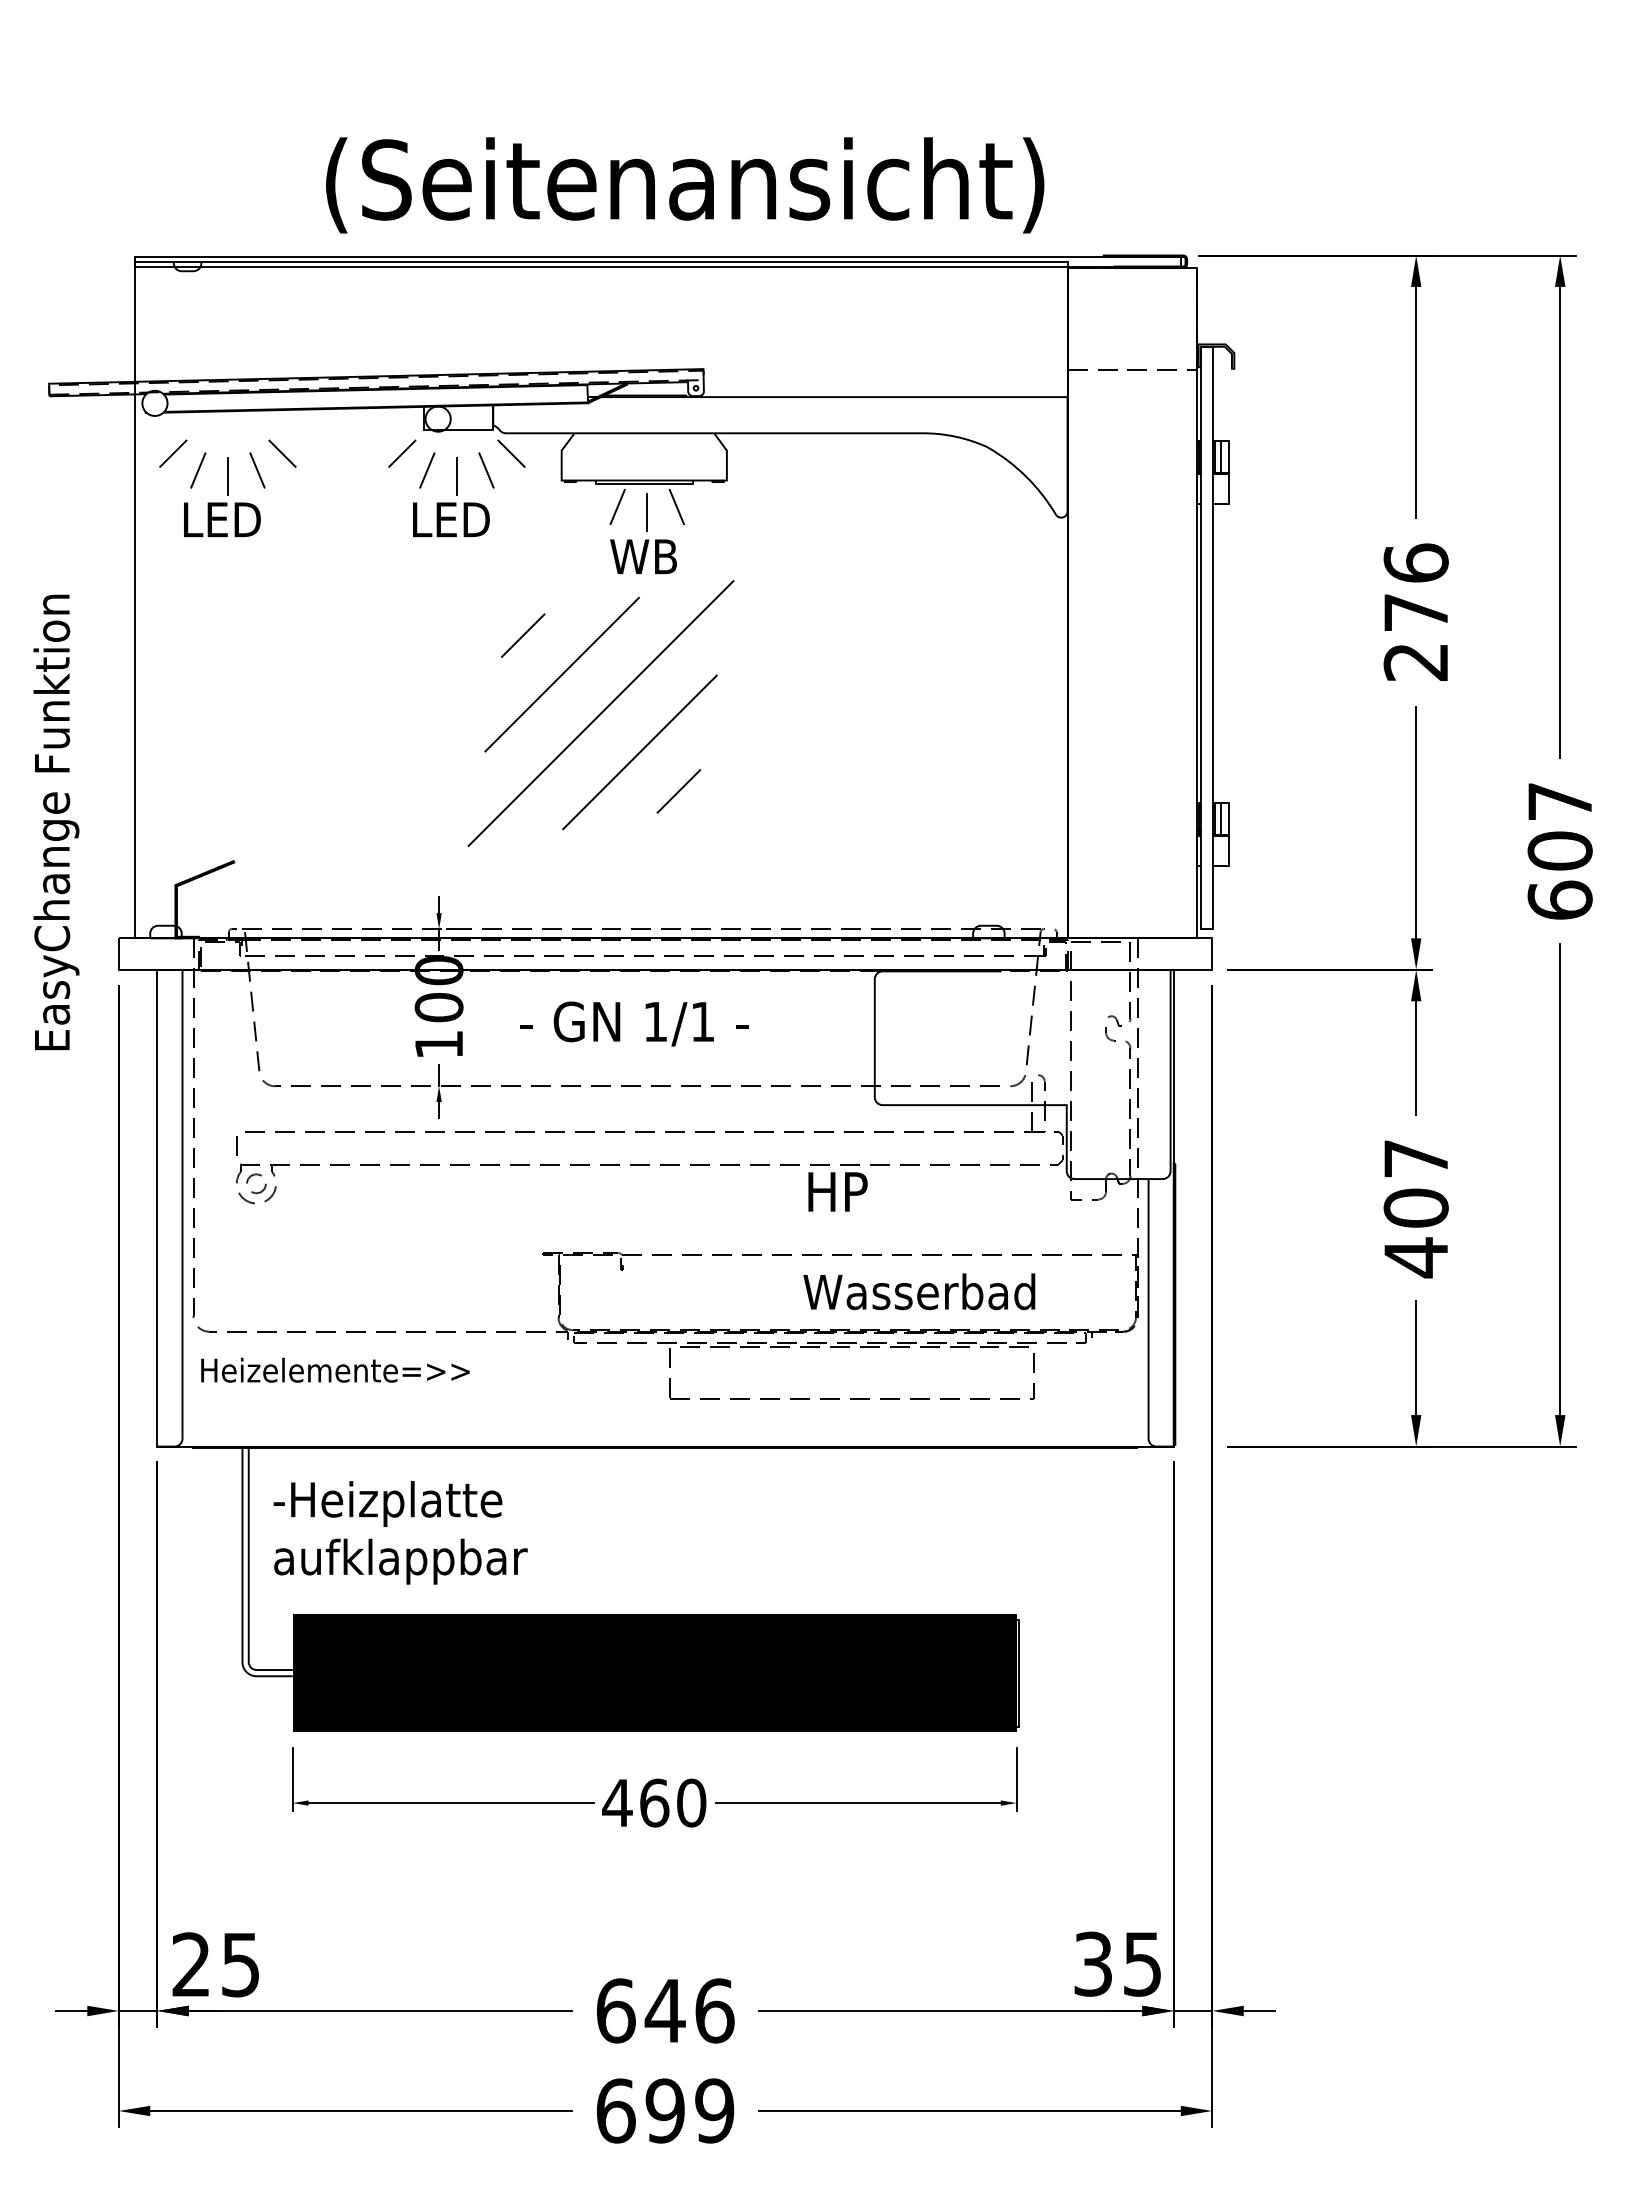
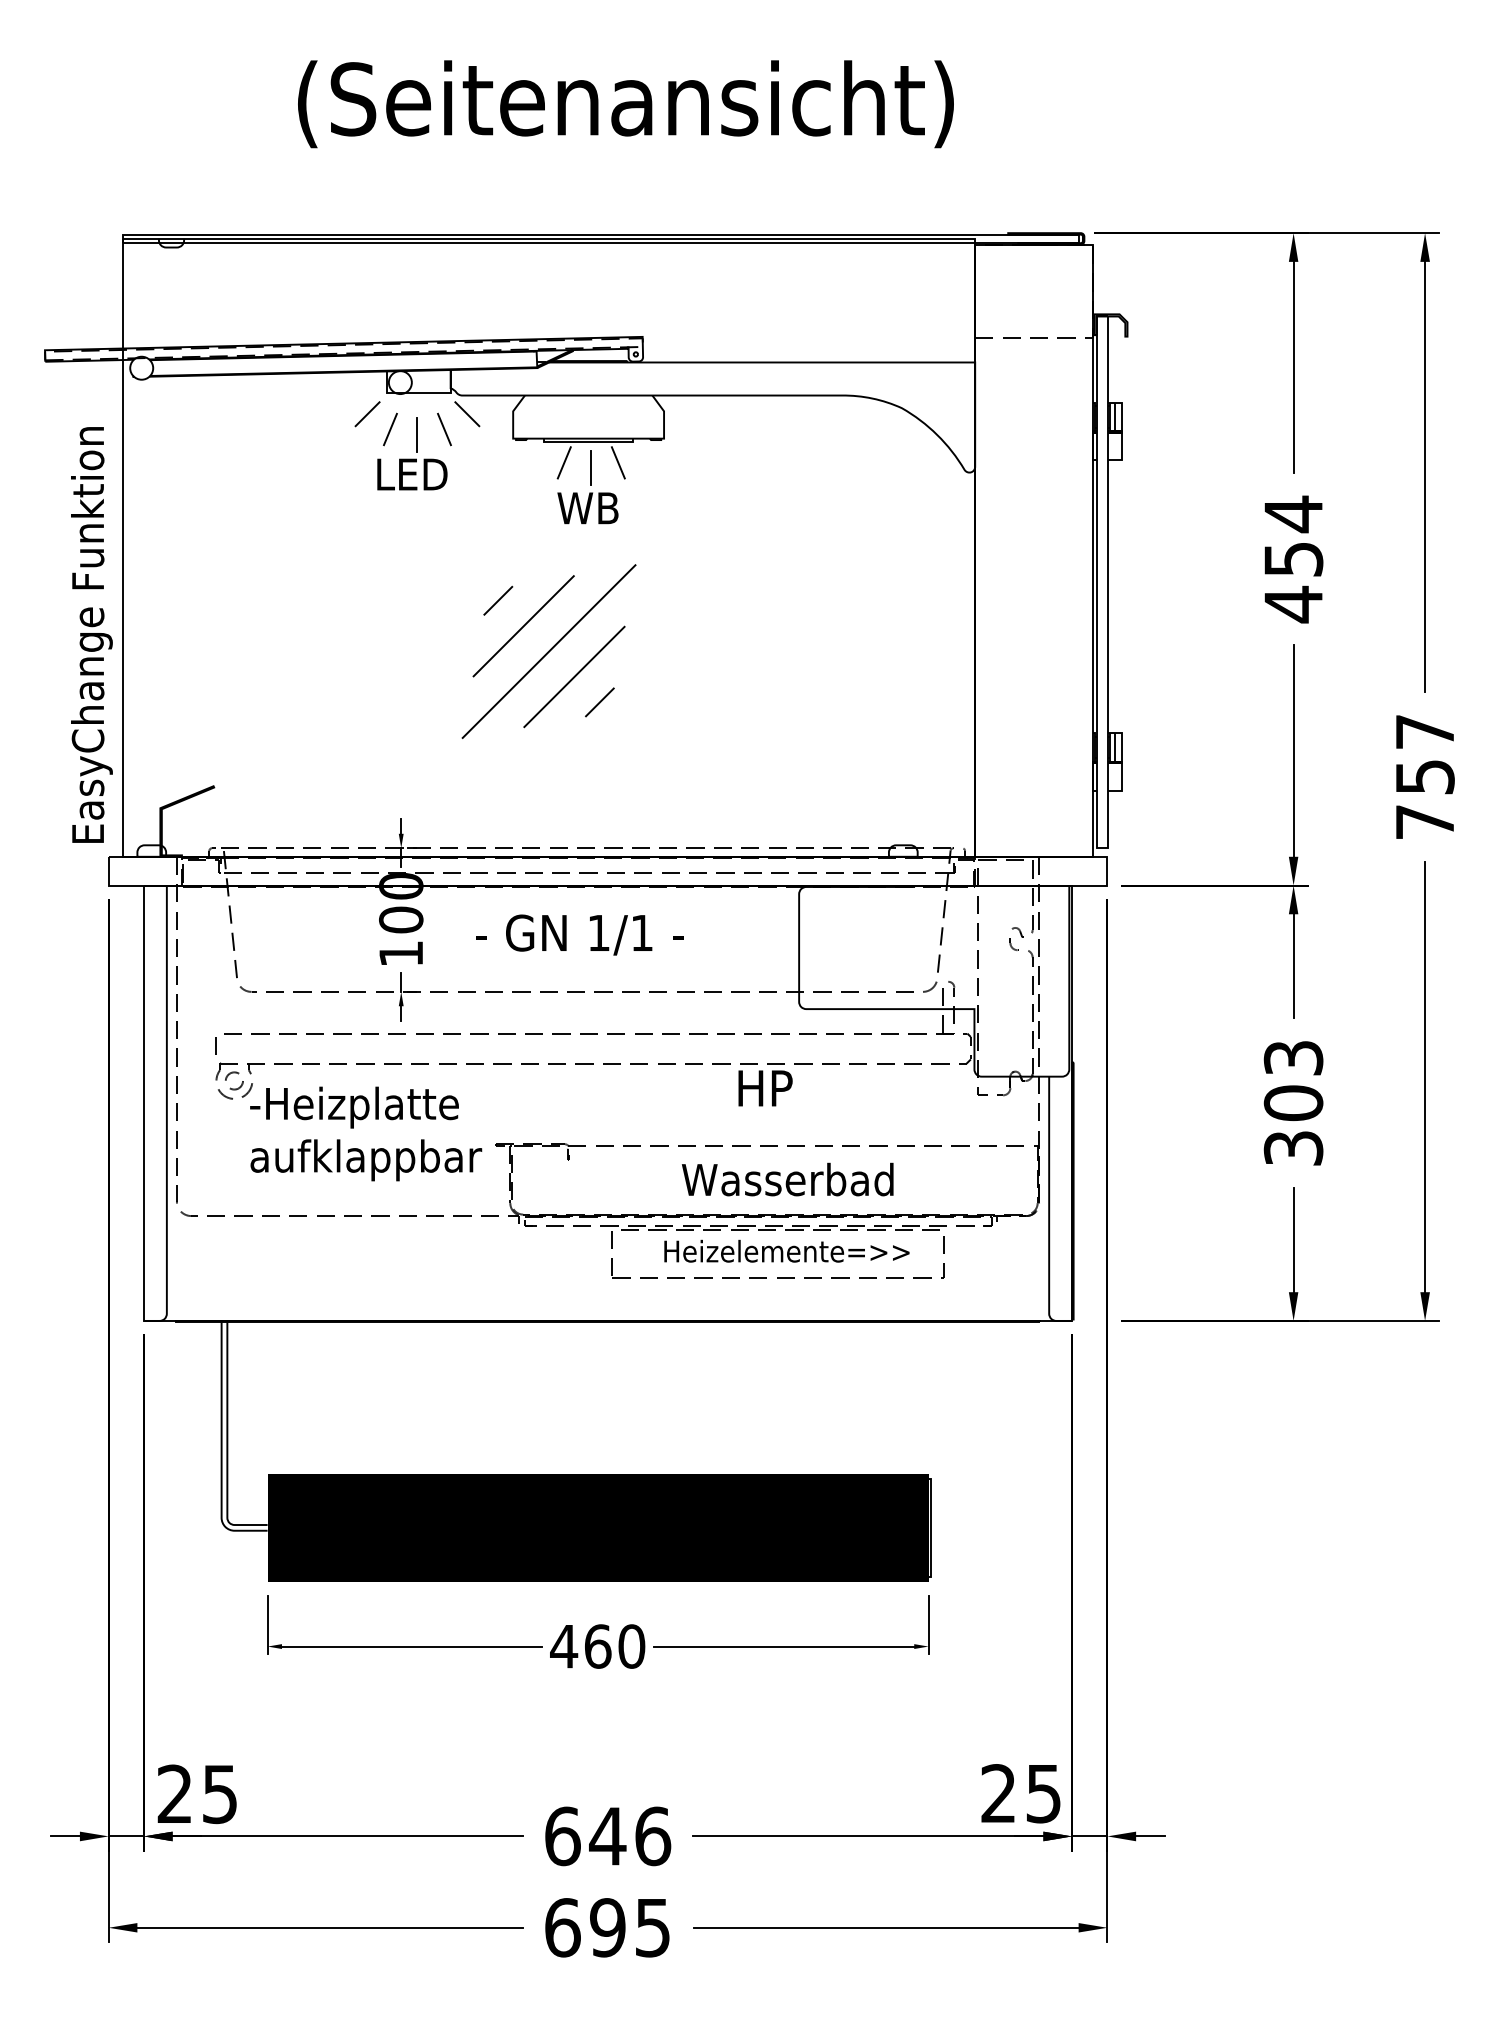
text: (685, 185) -> (626, 104), moved
part: (227, 488) -> (207, 445), removed
text: (1415, 612) -> (1292, 559), 276 -> 454
part: (600, 713) -> (548, 651), size x0.71
text: (56, 822) -> (91, 635), moved
text: (1559, 875) -> (1424, 799), 607 -> 757
text: (1415, 1209) -> (1292, 1104), 407 -> 303
text: (919, 1291) -> (787, 1179), moved
text: (335, 1369) -> (786, 1250), moved
text: (400, 1532) -> (365, 1133), moved
text: (1092, 1963) -> (997, 1793), 35 -> 25
text: (714, 2110) -> (652, 1927), 699 -> 695

